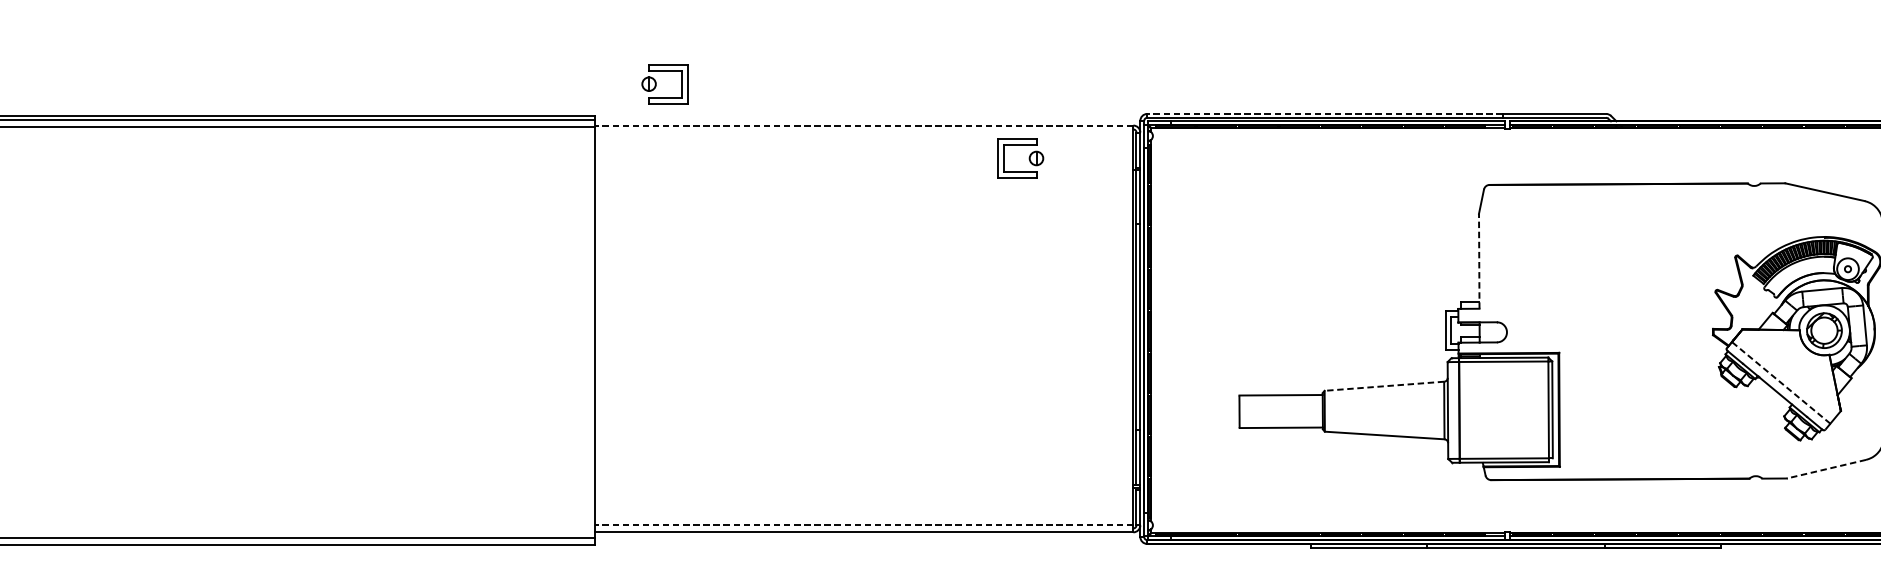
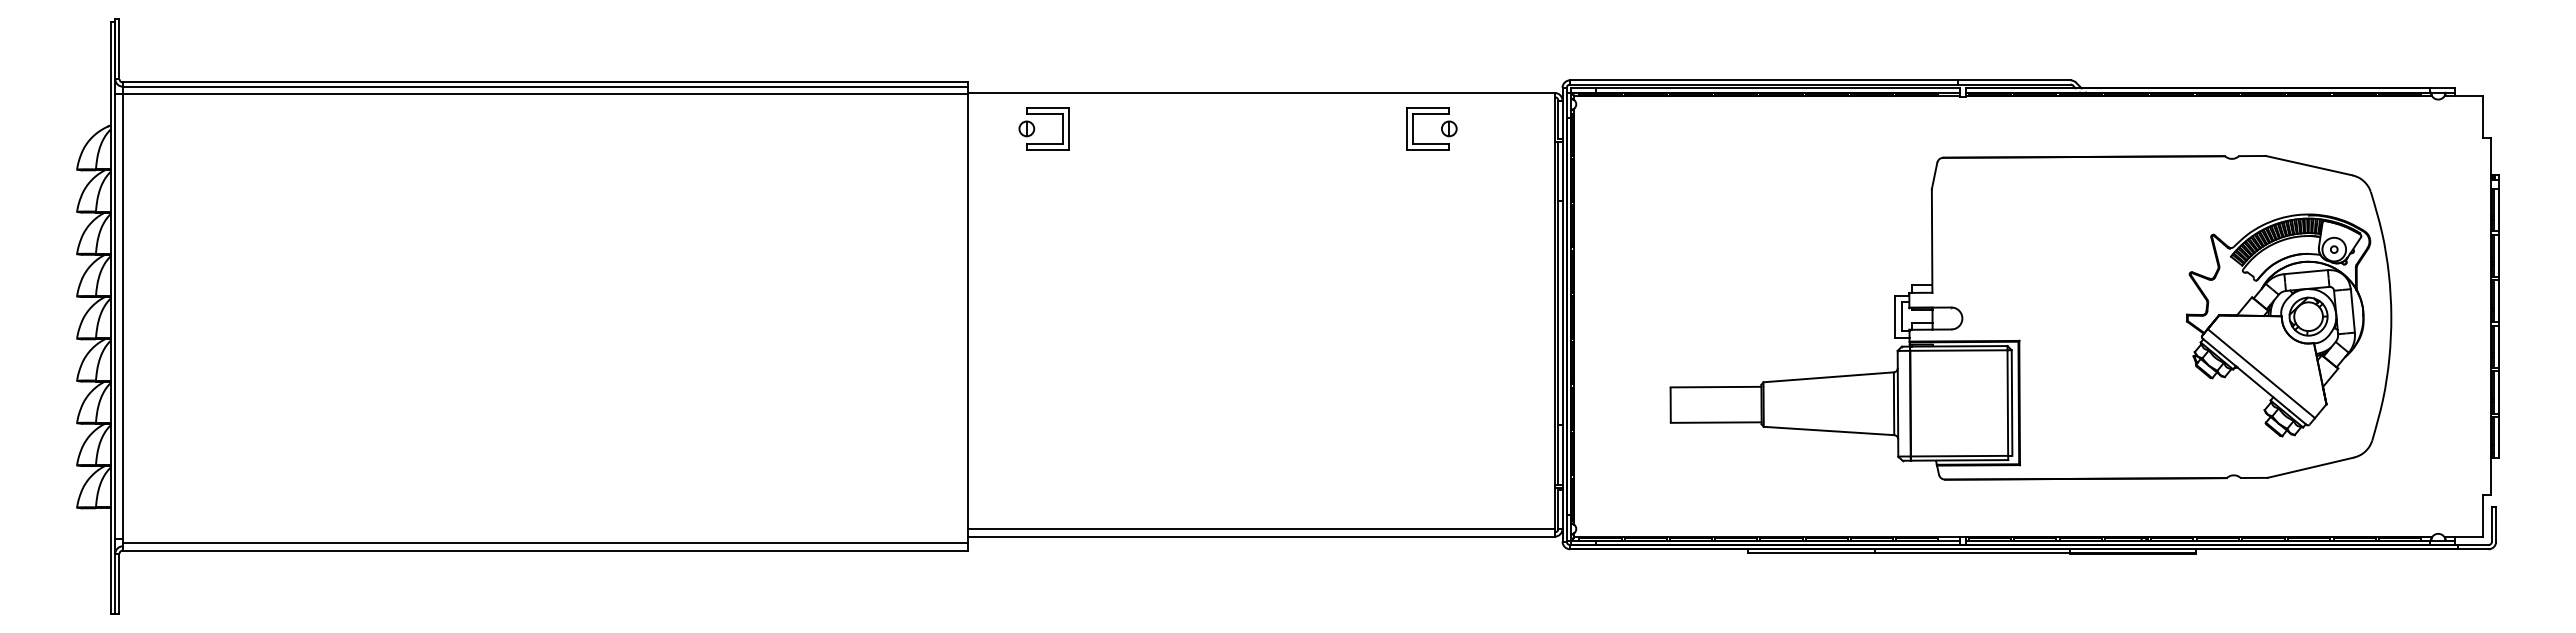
part: (657, 83) -> (1035, 128), moved
line: (1325, 114) -> (1764, 80), dashed -> solid
line: (864, 126) -> (1261, 93), dashed -> solid
line: (1479, 261) -> (1932, 241), dashed -> solid
line: (1781, 382) -> (2261, 373), dashed -> solid
line: (1384, 386) -> (1828, 377), dashed -> solid
line: (1826, 468) -> (2310, 467), dashed -> solid
line: (864, 524) -> (1261, 528), dashed -> solid

